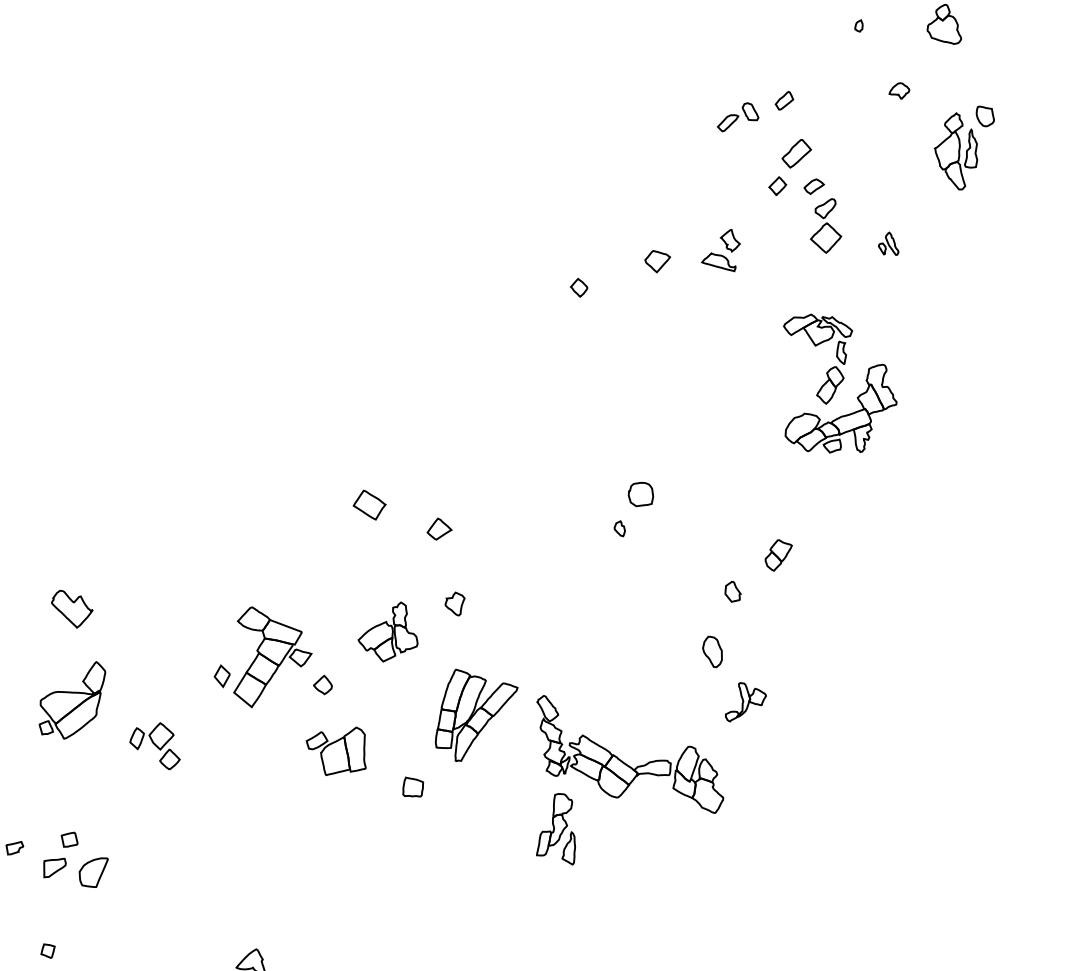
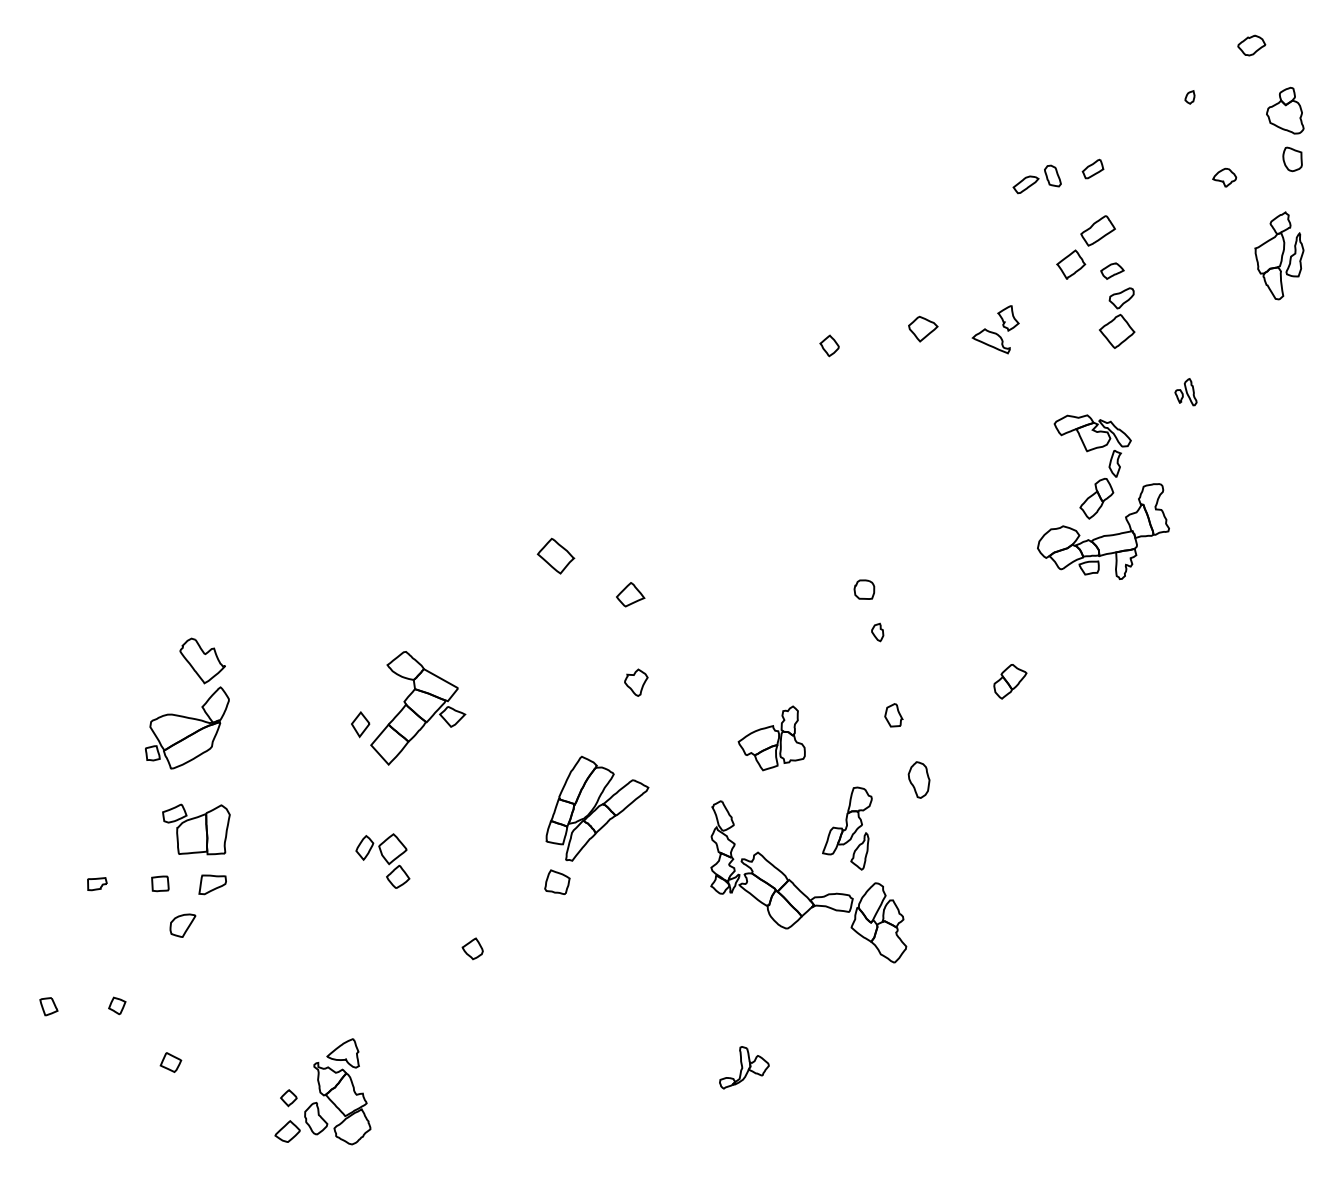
part: (985, 116) -> (1292, 159), moved
part: (777, 186) -> (1071, 264), size x1.43
part: (887, 244) -> (1185, 392), moved
part: (640, 494) -> (864, 589), size x0.71
part: (619, 529) -> (877, 632), moved
part: (732, 591) -> (893, 715), moved
part: (72, 608) -> (202, 660), moved
part: (386, 632) -> (771, 738), moved
part: (322, 684) -> (472, 948), moved
part: (745, 700) -> (744, 1067), moved
part: (476, 712) -> (597, 808), moved
part: (154, 747) -> (382, 860), moved
part: (337, 751) -> (196, 829), moved
part: (554, 830) -> (847, 828), moved
part: (54, 867) -> (212, 884), moved
part: (94, 873) -> (182, 925), size x0.71

